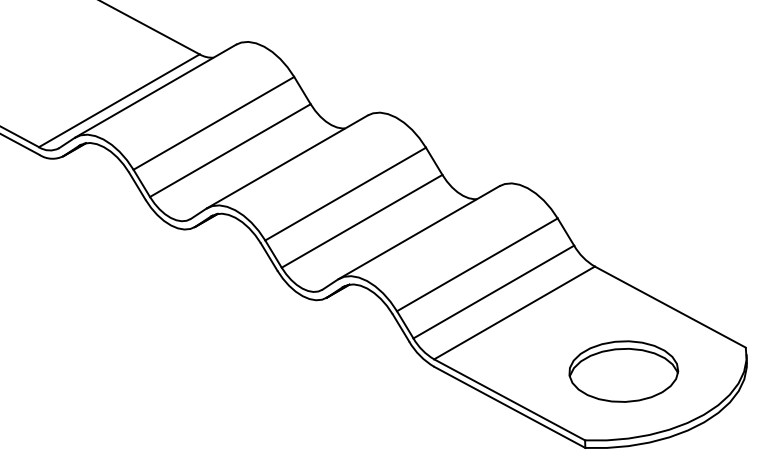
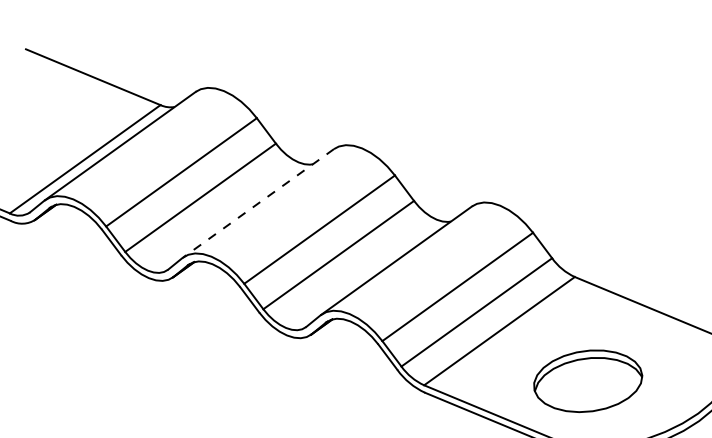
line: (287, 161) -> (258, 202), solid -> dashed
part: (623, 371) -> (587, 381), moved

